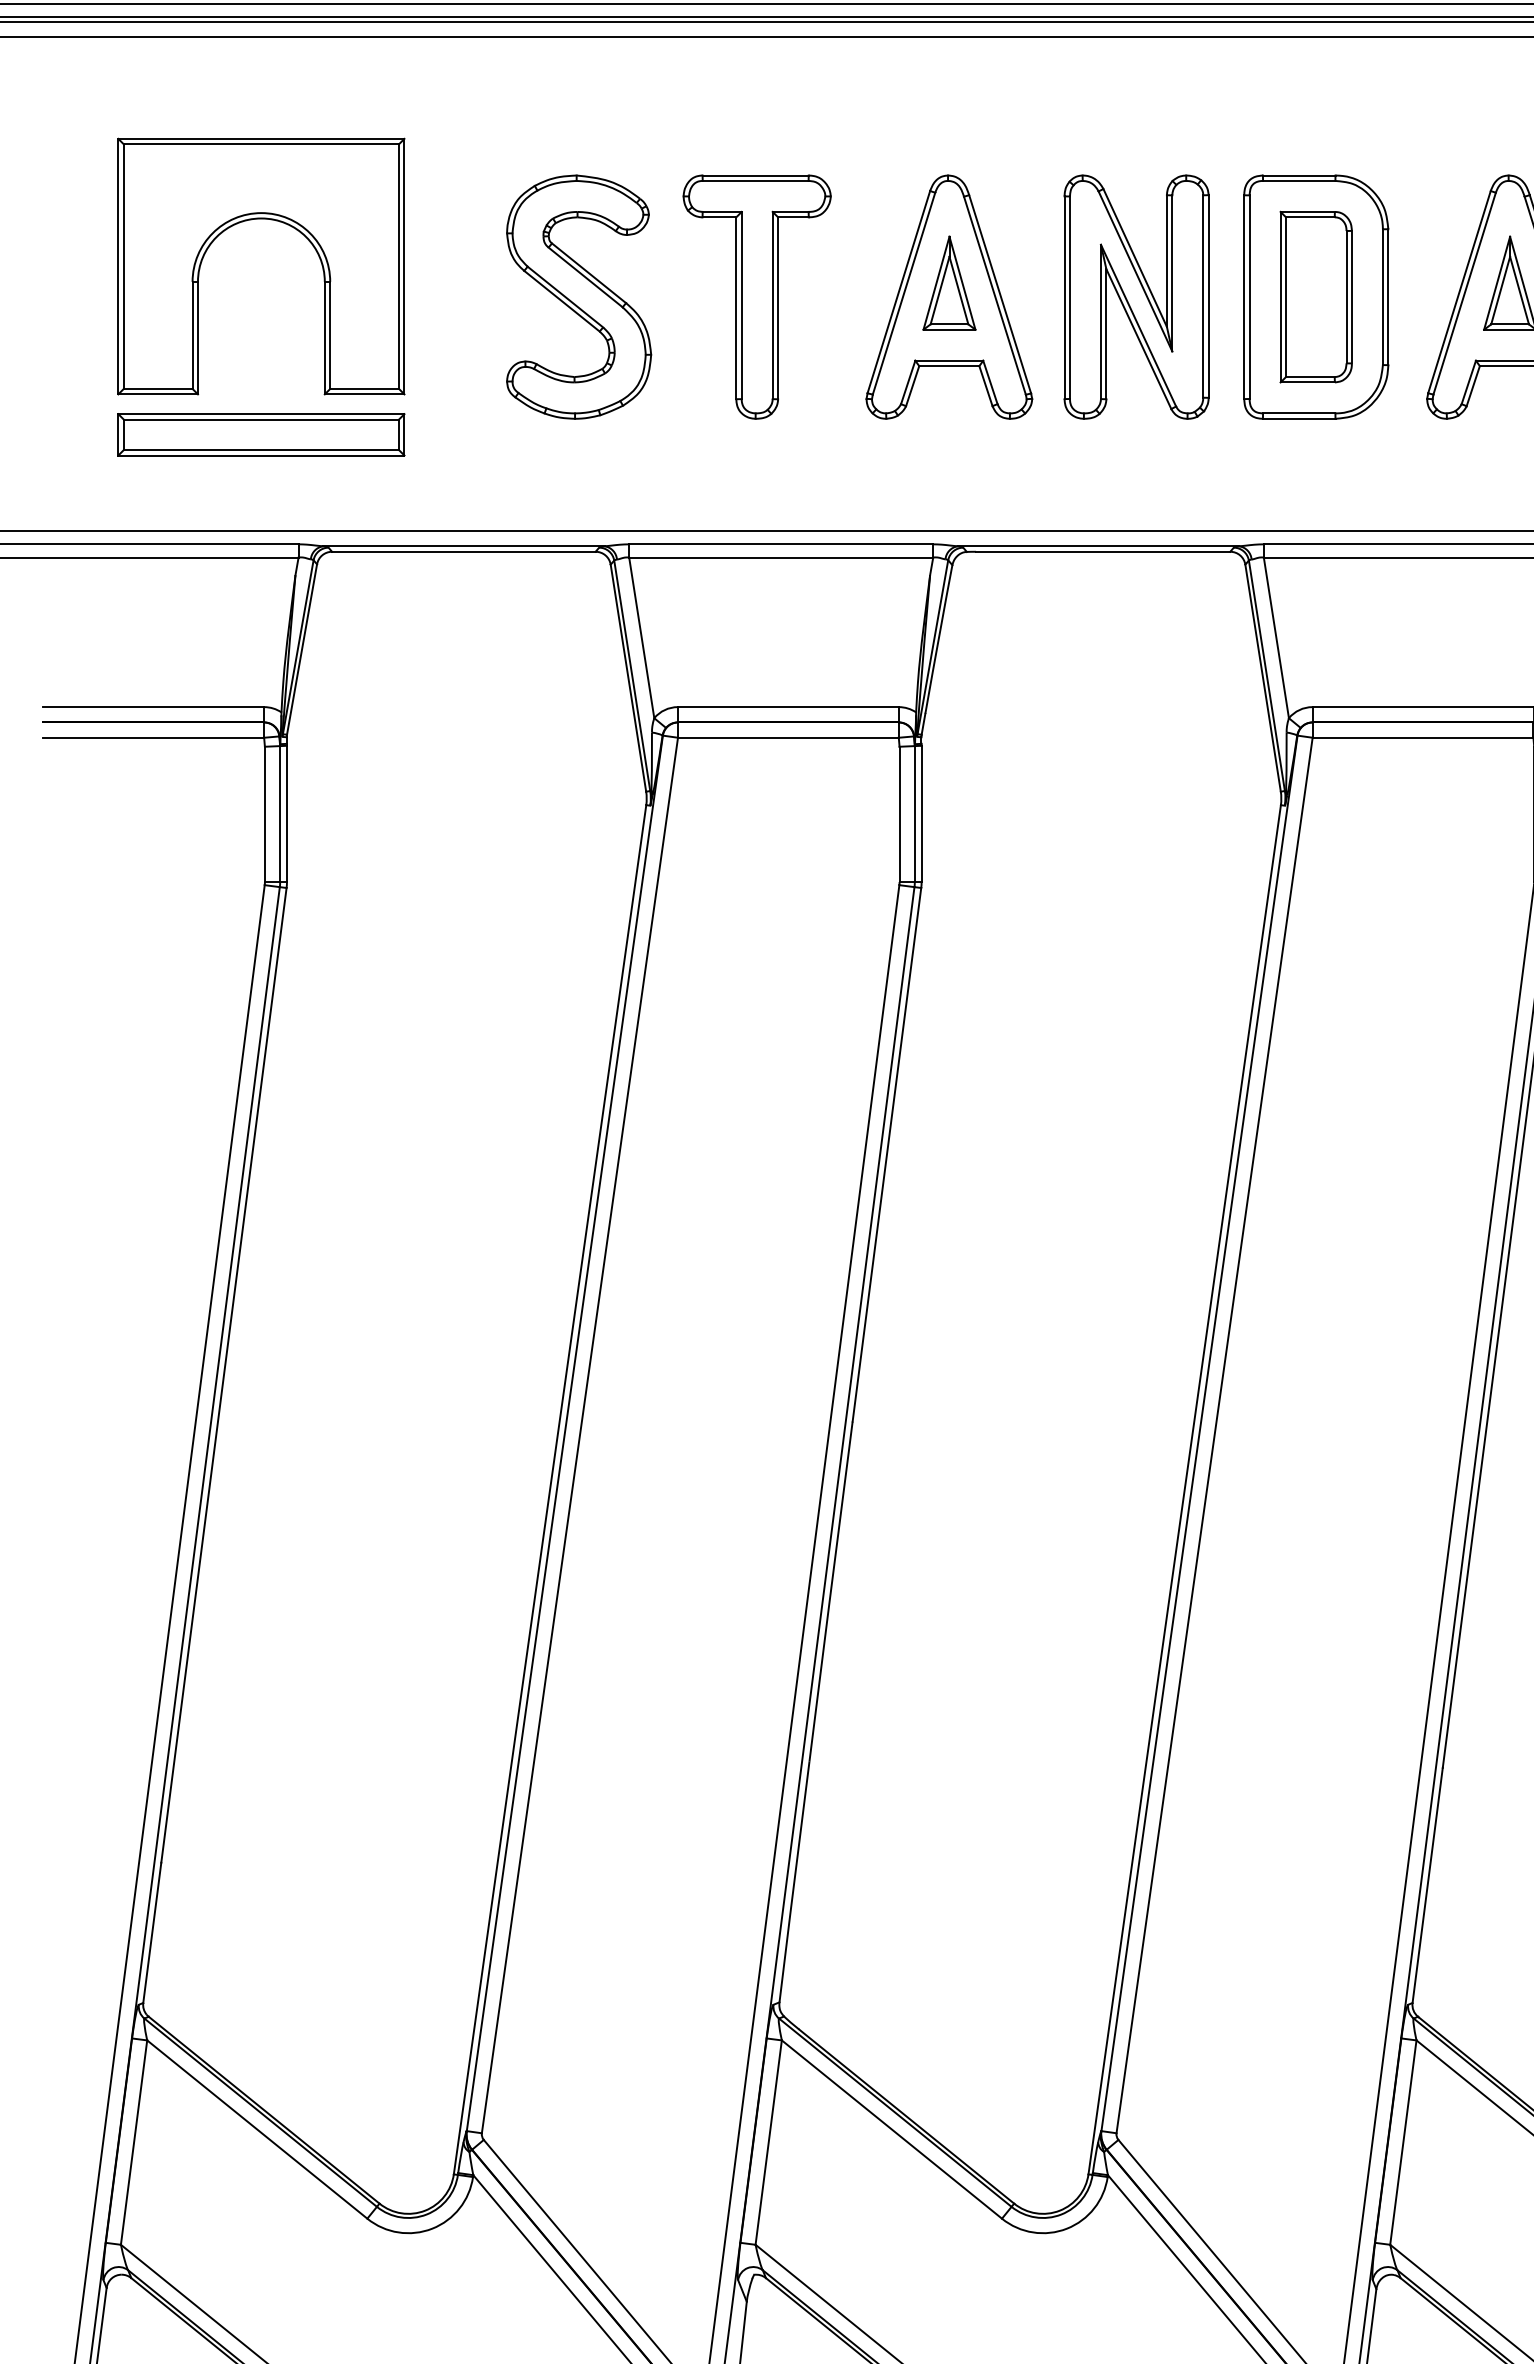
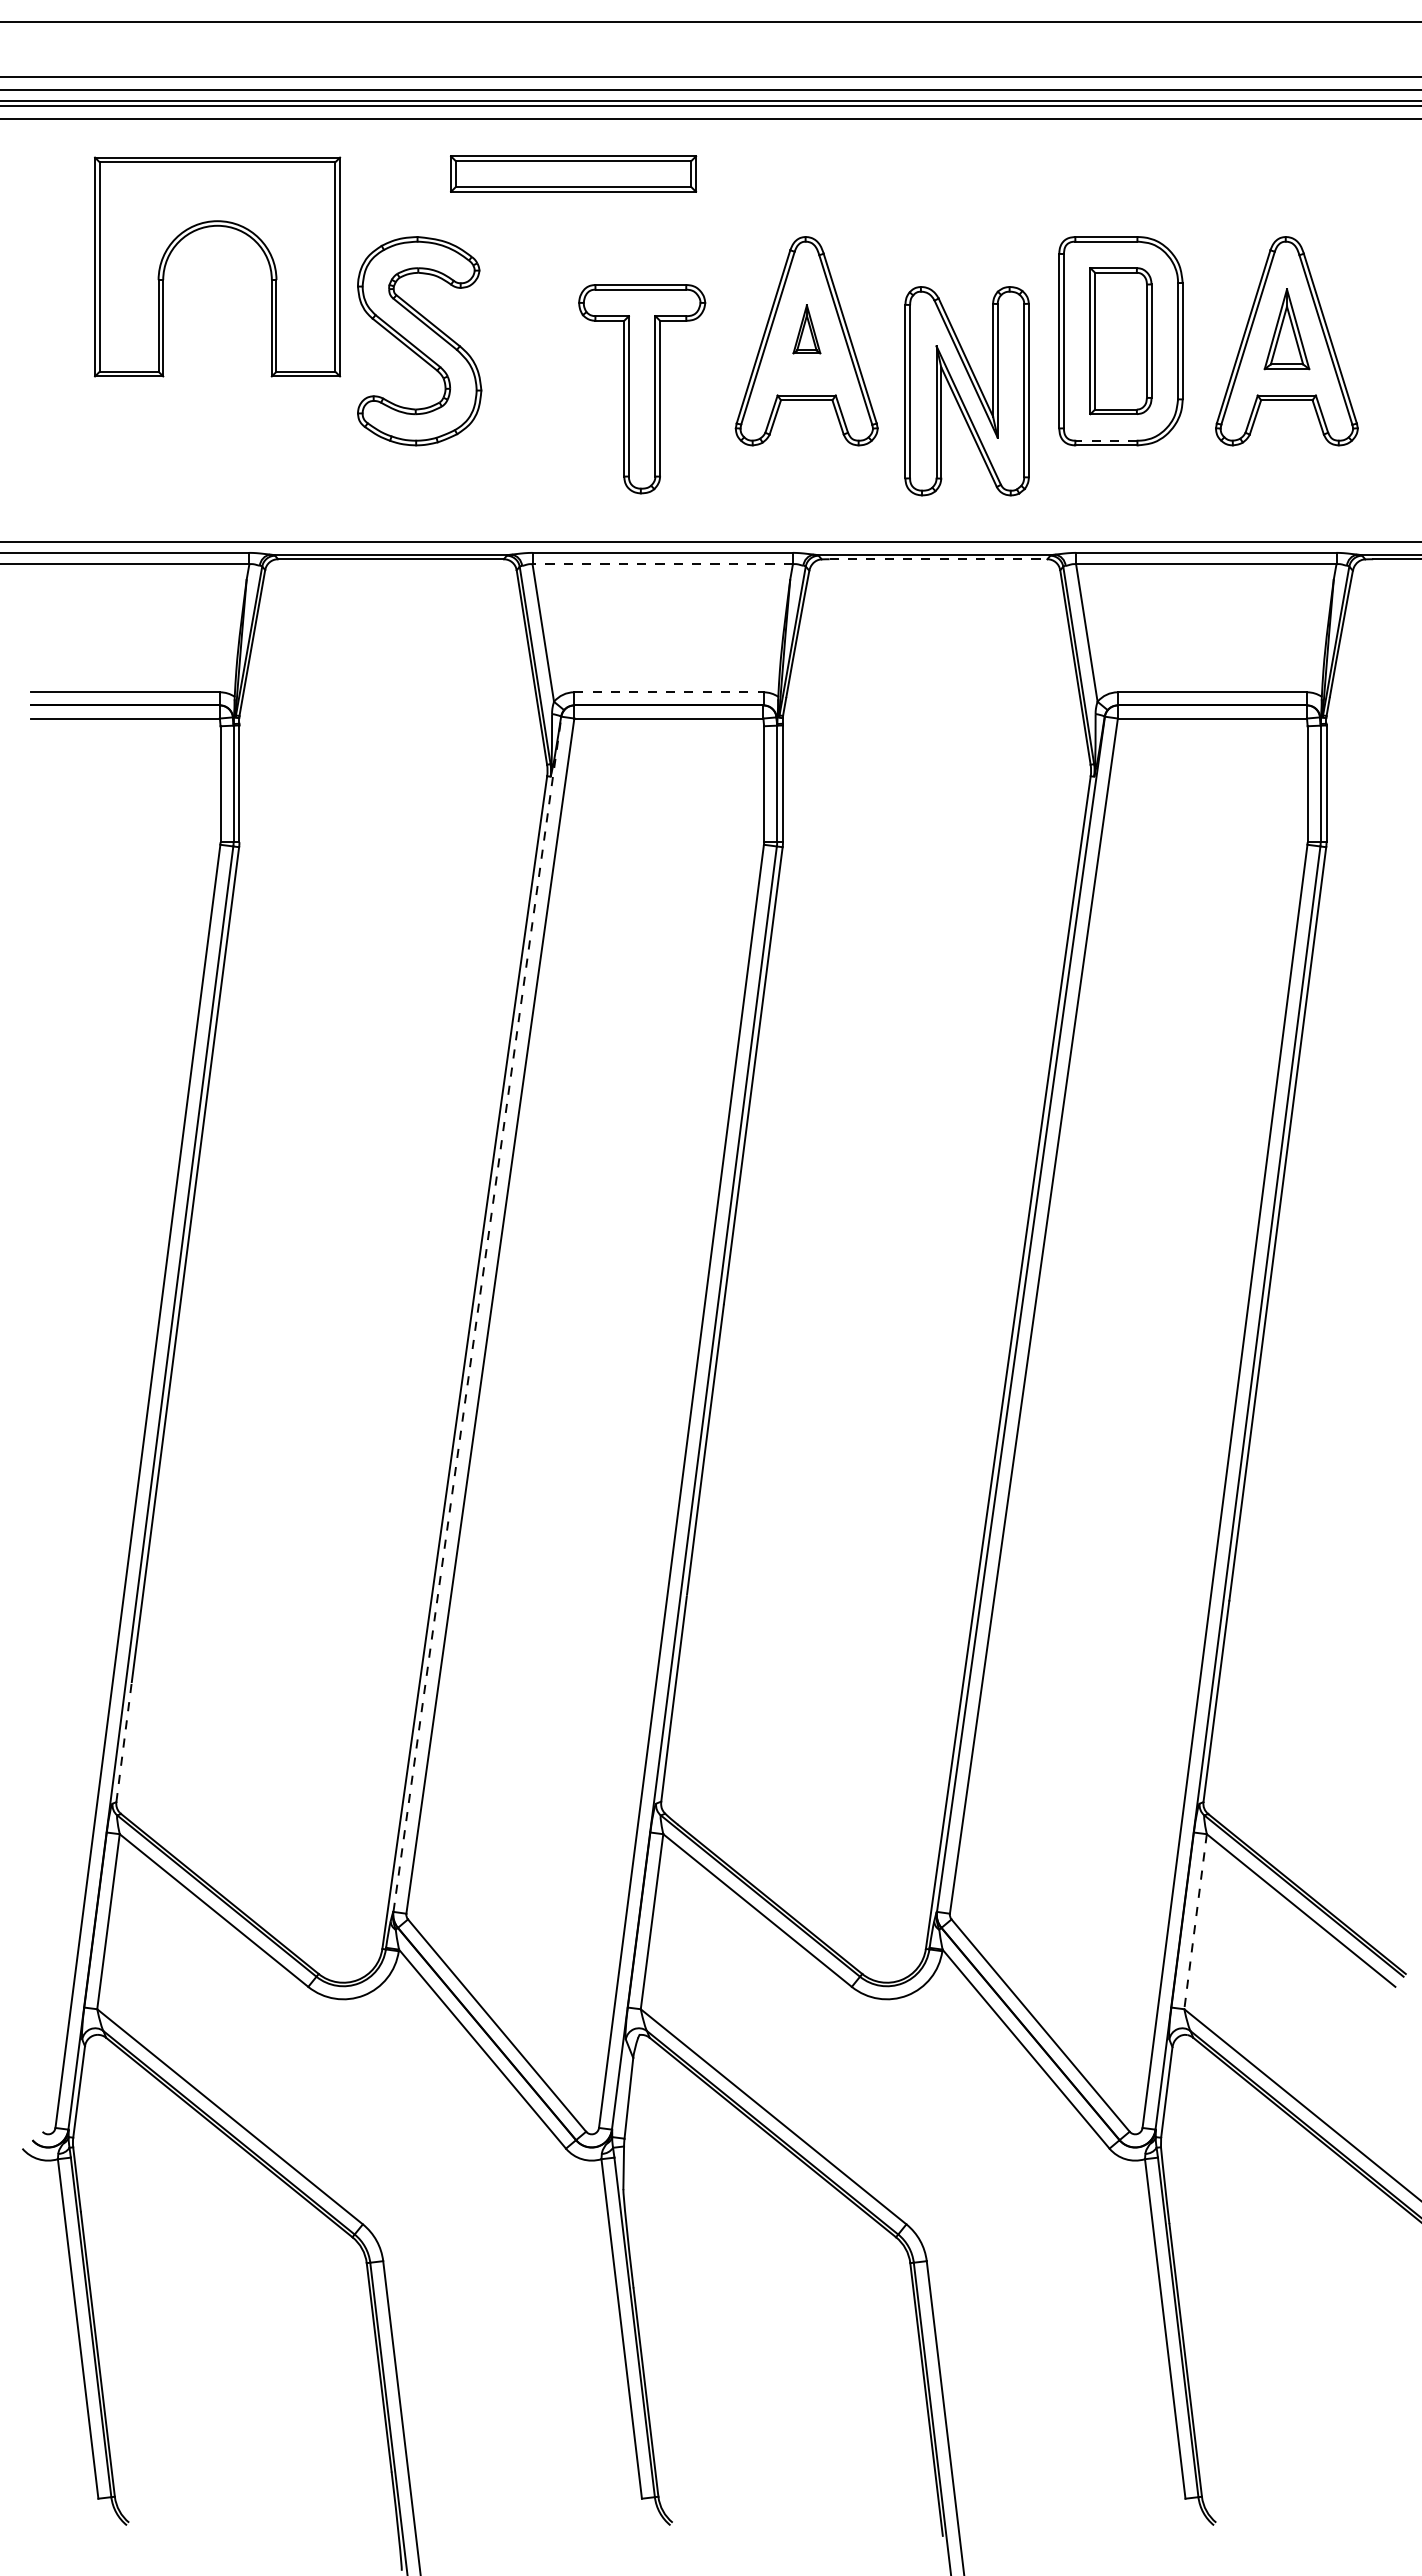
part: (254, 220) -> (211, 227), moved
part: (949, 283) -> (806, 329), size x0.6
part: (578, 297) -> (419, 341), moved
part: (757, 297) -> (642, 389), moved
part: (1135, 297) -> (966, 391), moved
line: (1299, 413) -> (1106, 440), solid -> dashed
part: (261, 434) -> (573, 173), moved
line: (1103, 552) -> (938, 559), solid -> dashed
line: (780, 557) -> (662, 564), solid -> dashed
line: (787, 707) -> (668, 692), solid -> dashed
line: (564, 1432) -> (477, 1313), solid -> dashed
line: (152, 1933) -> (124, 1742), solid -> dashed
line: (1403, 2143) -> (1195, 1922), solid -> dashed

